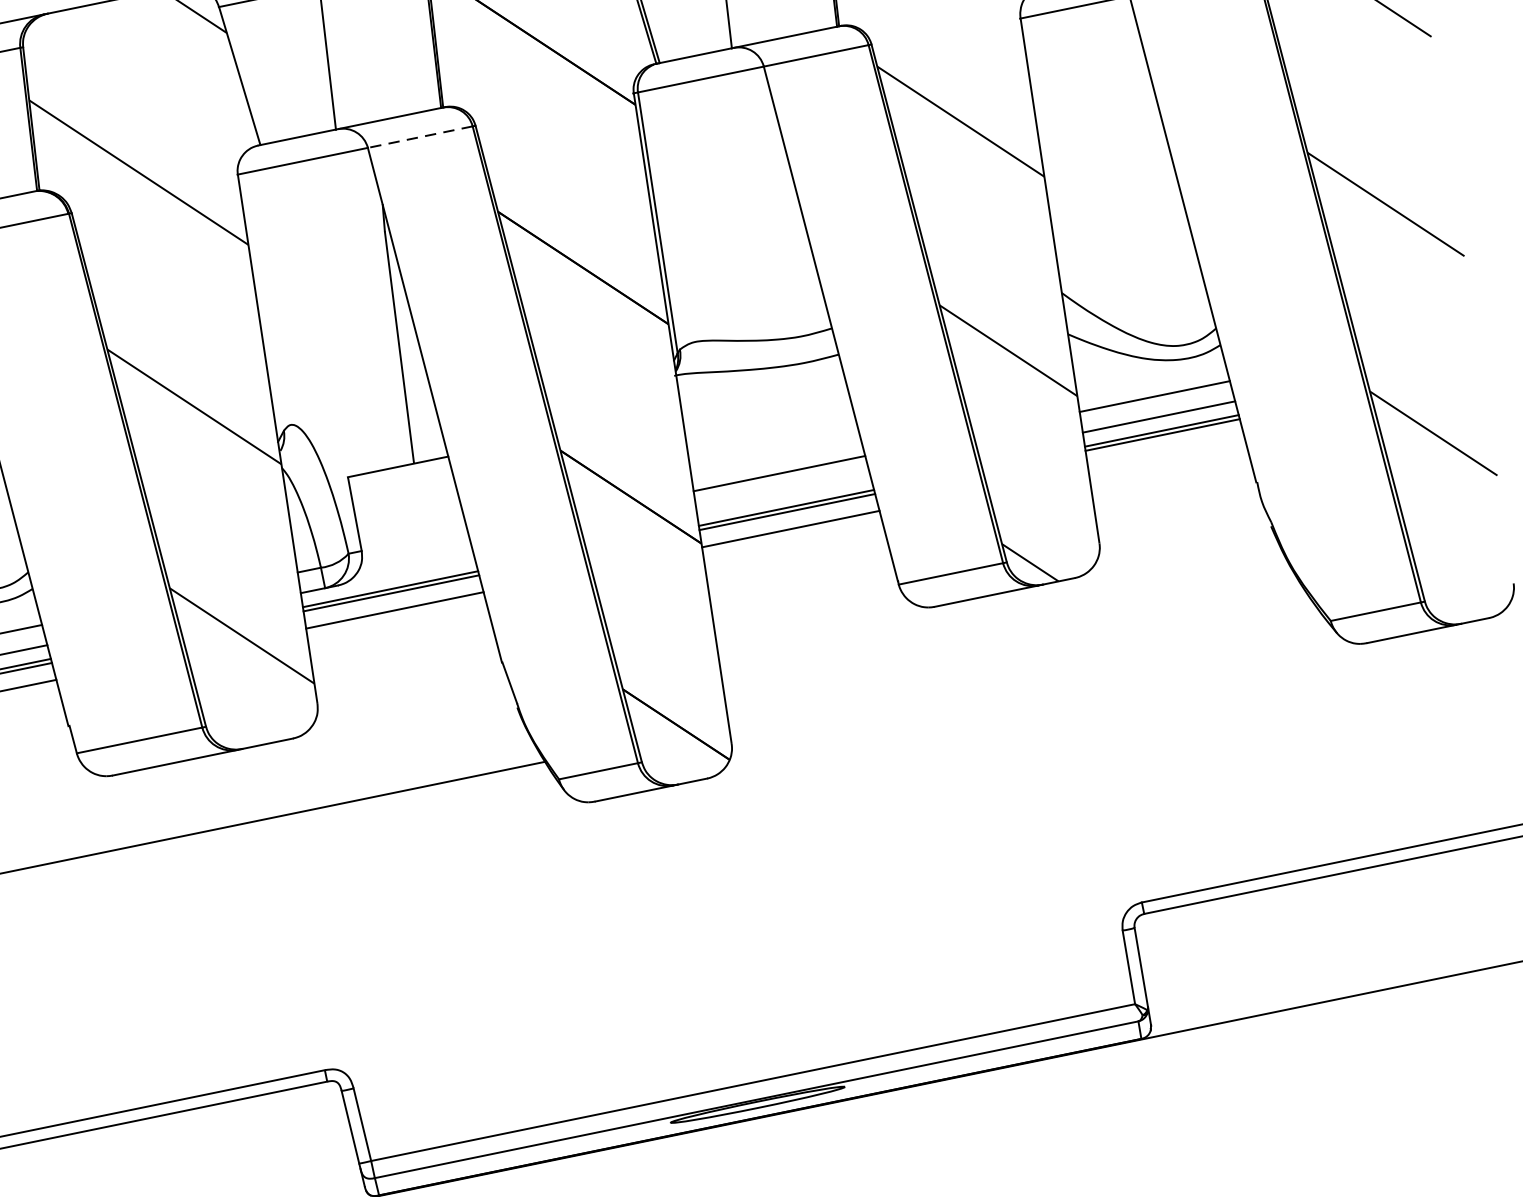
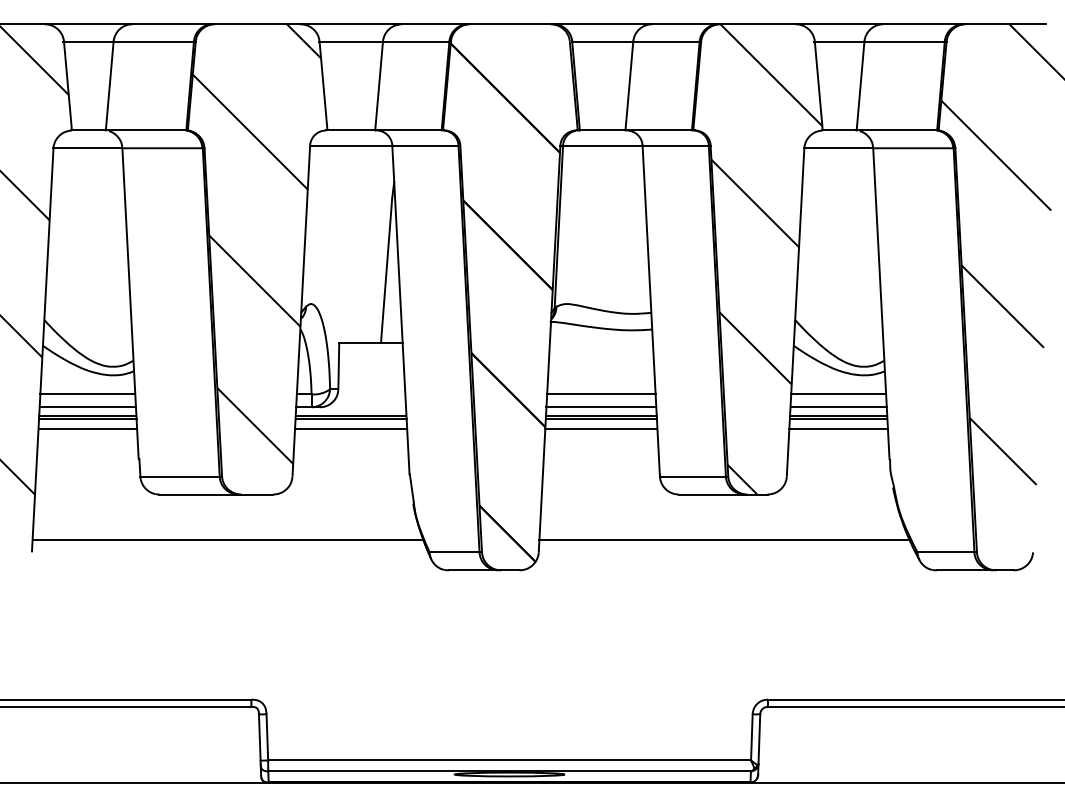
line: (418, 137) -> (424, 145), dashed -> solid
line: (1165, 452) -> (838, 429), added
line: (783, 494) -> (601, 407), added
line: (1021, 664) -> (724, 540), added

